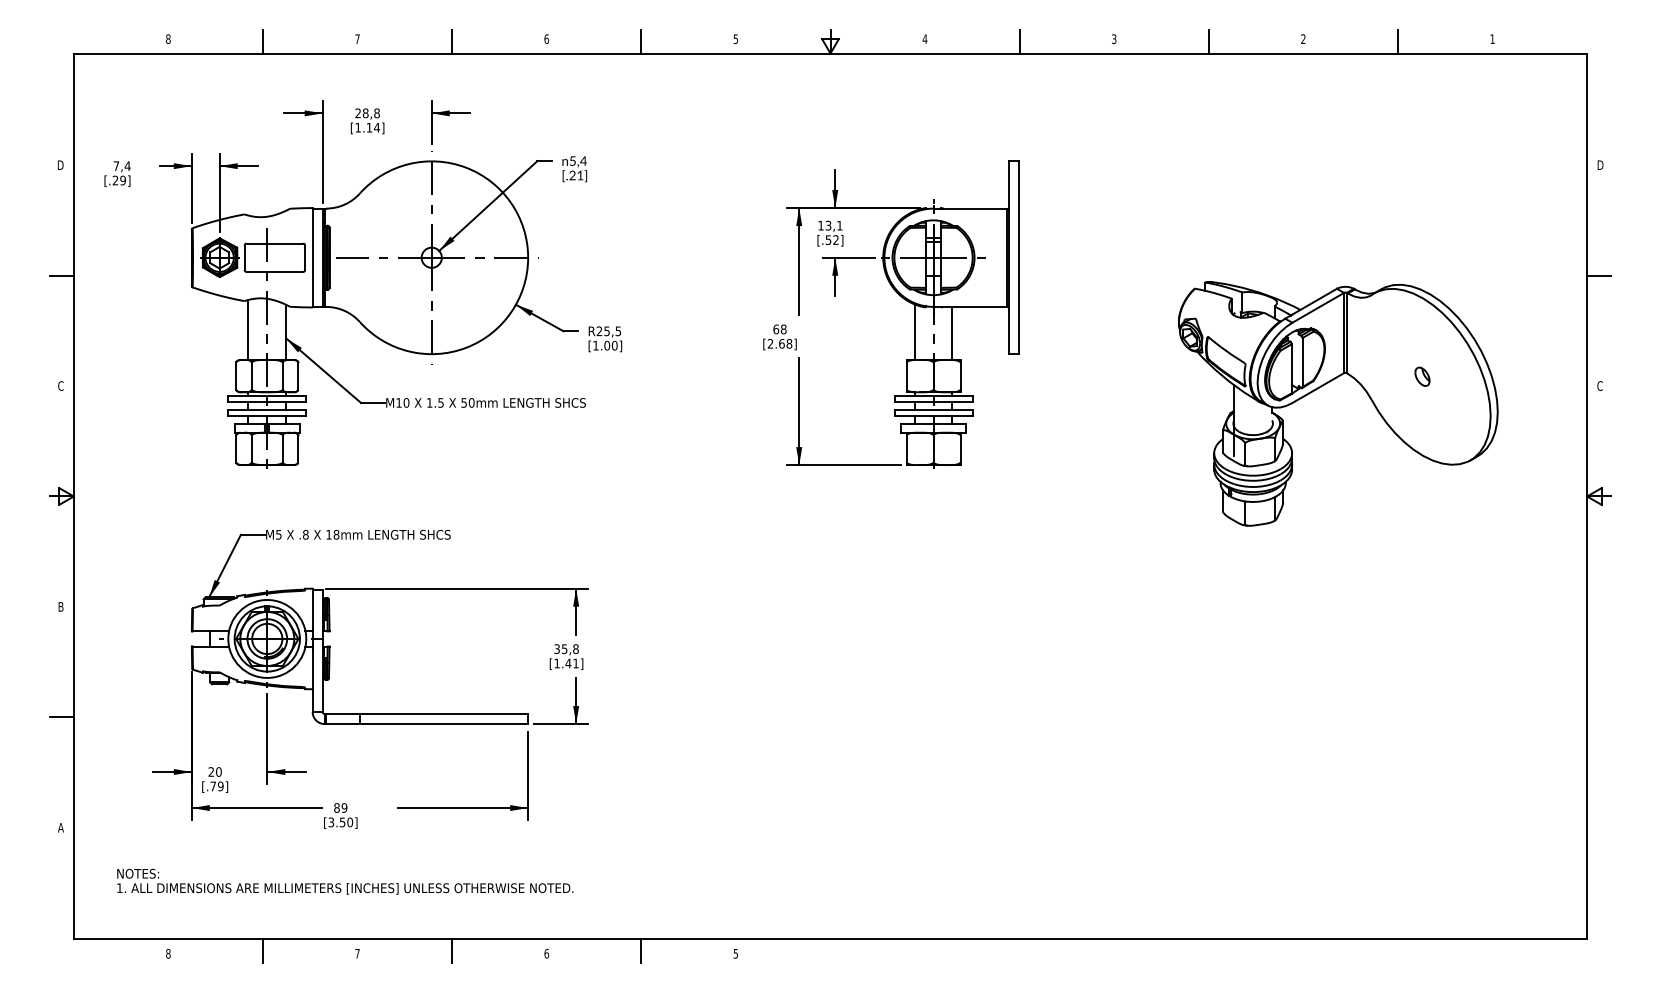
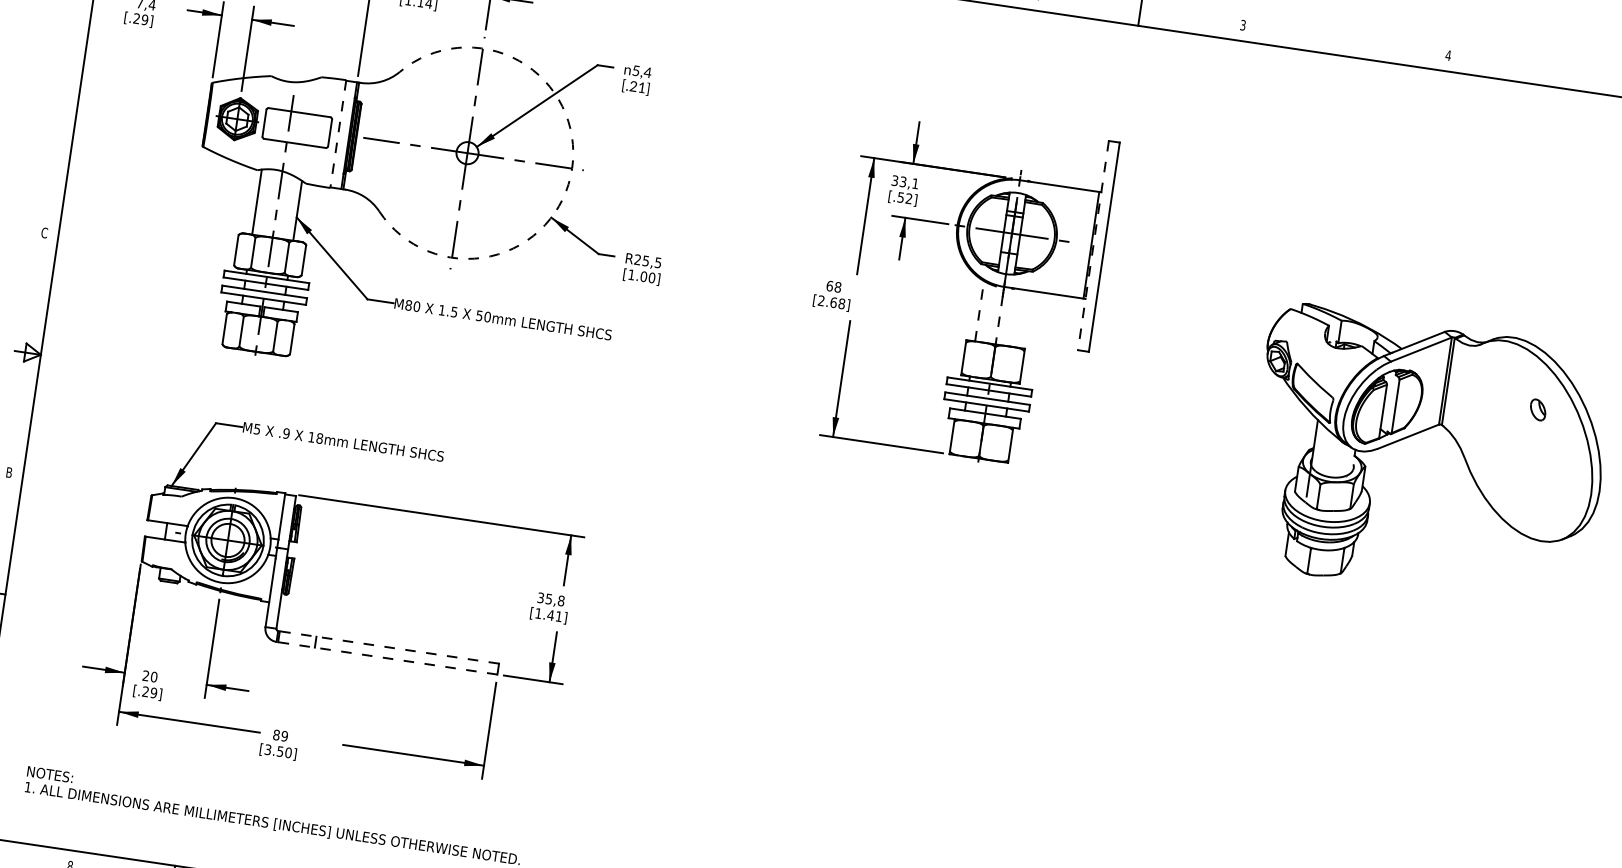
text: (1303, 38) -> (1448, 54), 2 -> 4
line: (1208, 41) -> (1345, 42), removed
line: (1397, 41) -> (1550, 73), removed
text: (820, 225) -> (894, 180), 13,1 -> 33,1
line: (312, 257) -> (338, 133), solid -> dashed
arc: (528, 257) -> (572, 168), solid -> dashed
line: (1008, 258) -> (1093, 246), solid -> dashed
line: (61, 275) -> (62, 113), removed
line: (914, 332) -> (979, 311), solid -> dashed
line: (952, 332) -> (1020, 317), removed
part: (1422, 376) -> (1538, 409), moved
text: (398, 402) -> (408, 304), M10 -> M80
text: (305, 534) -> (286, 433), .8 -> .9
line: (426, 713) -> (388, 646), solid -> dashed
line: (426, 724) -> (387, 658), solid -> dashed
text: (212, 786) -> (144, 691), [.79] -> [.29]

